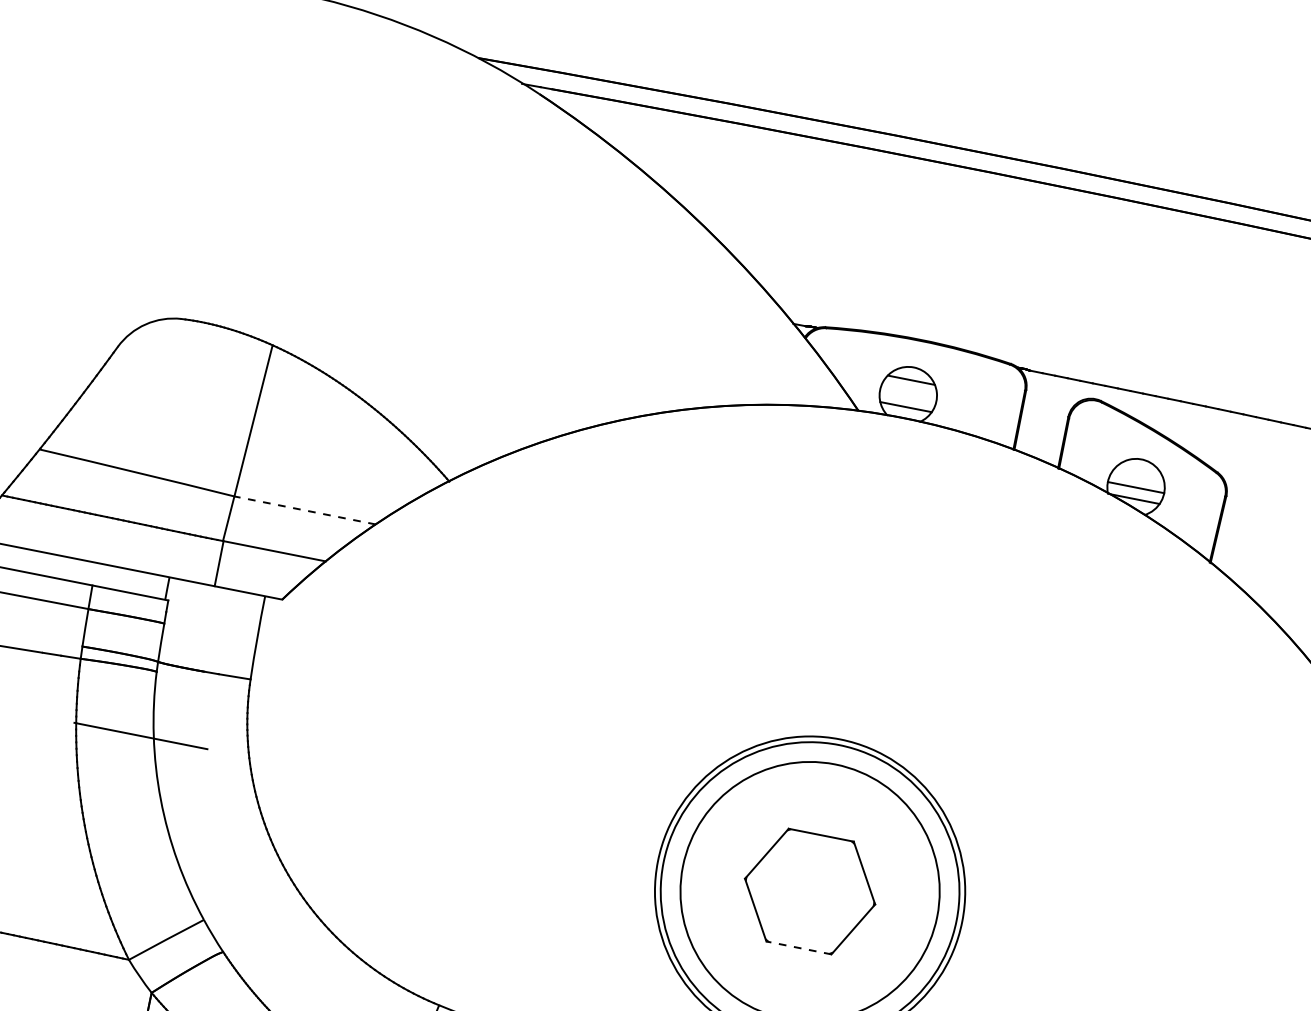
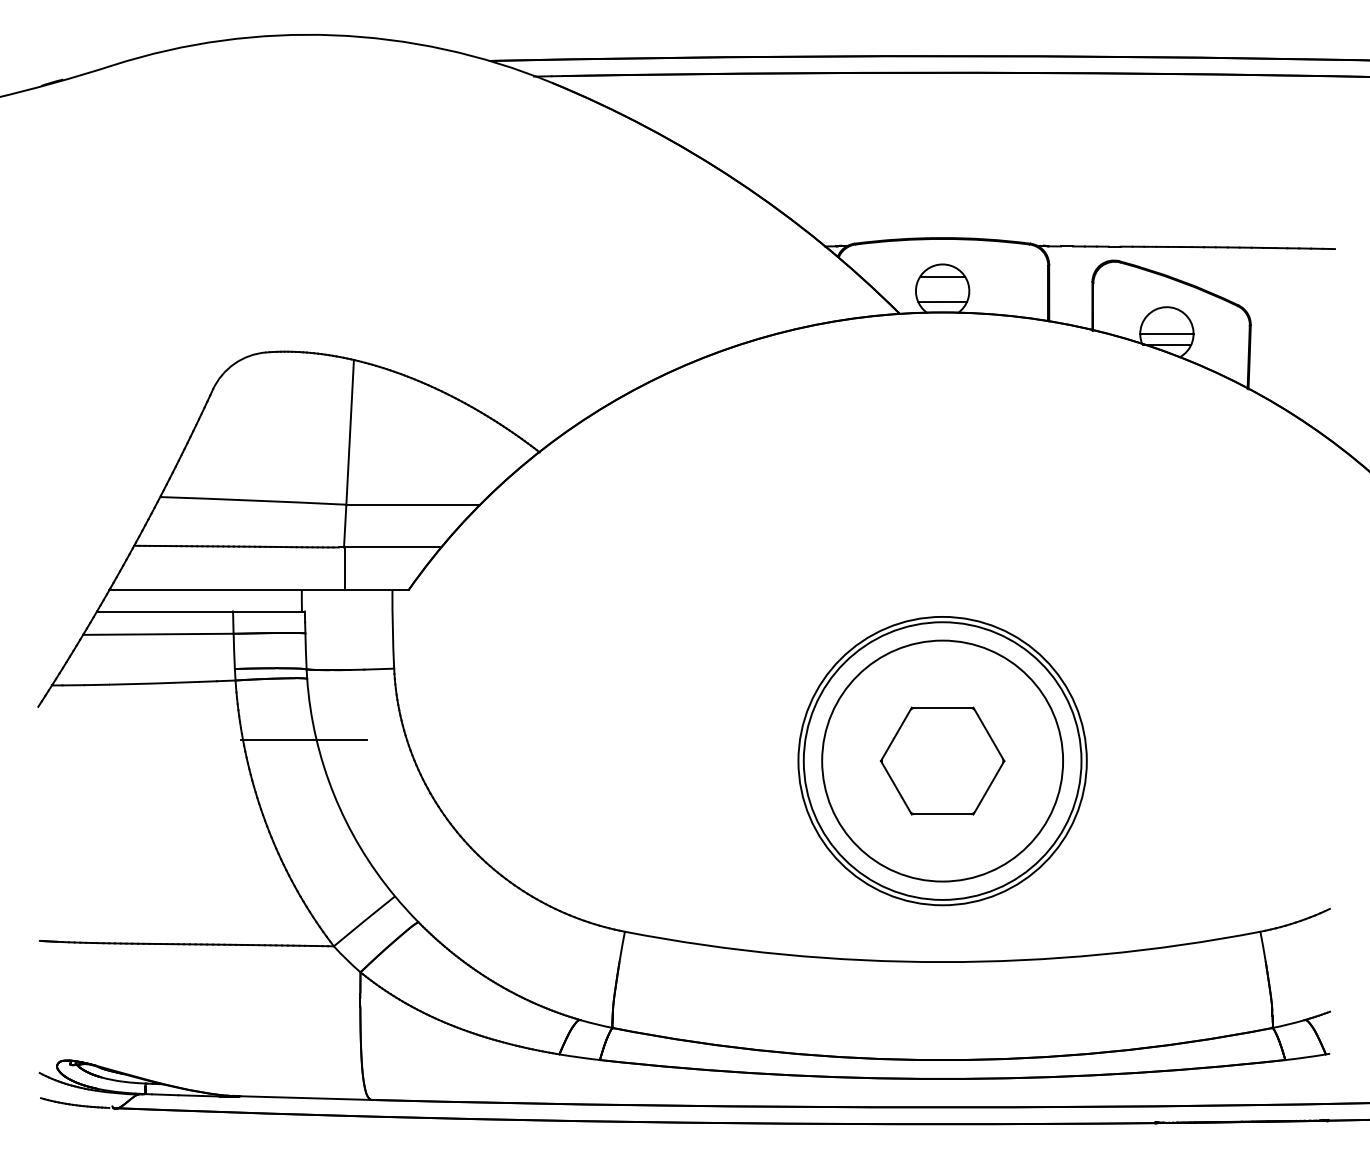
line: (305, 510) -> (413, 504), dashed -> solid
line: (798, 947) -> (942, 814), dashed -> solid

